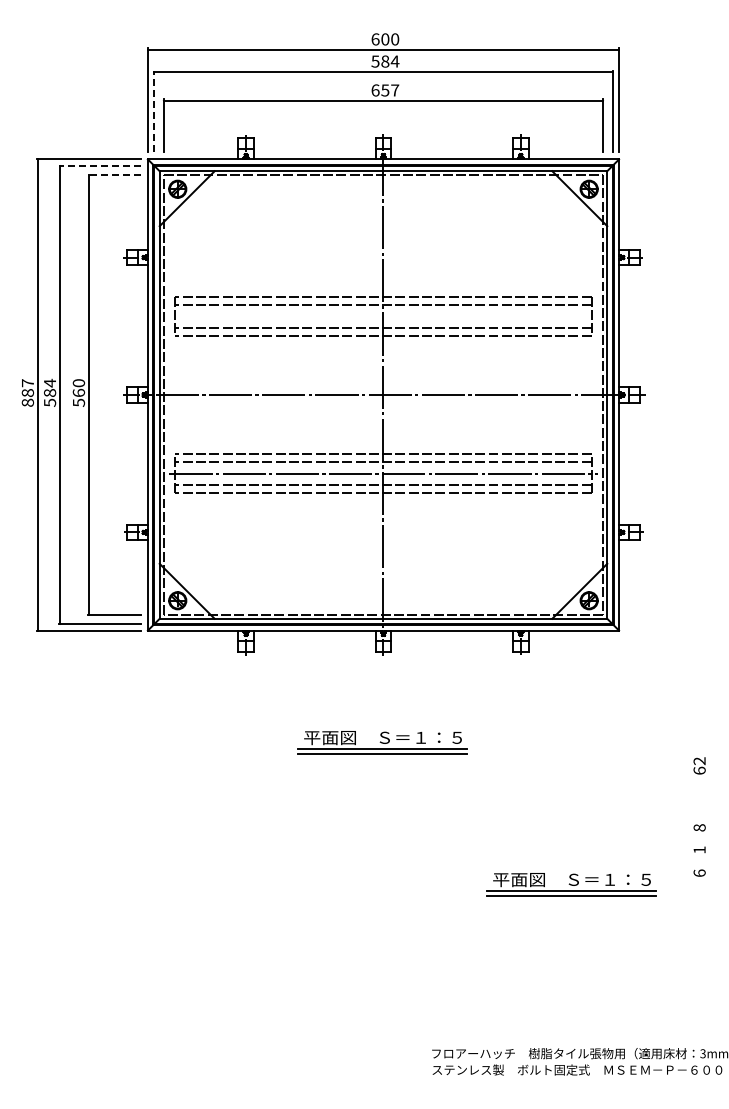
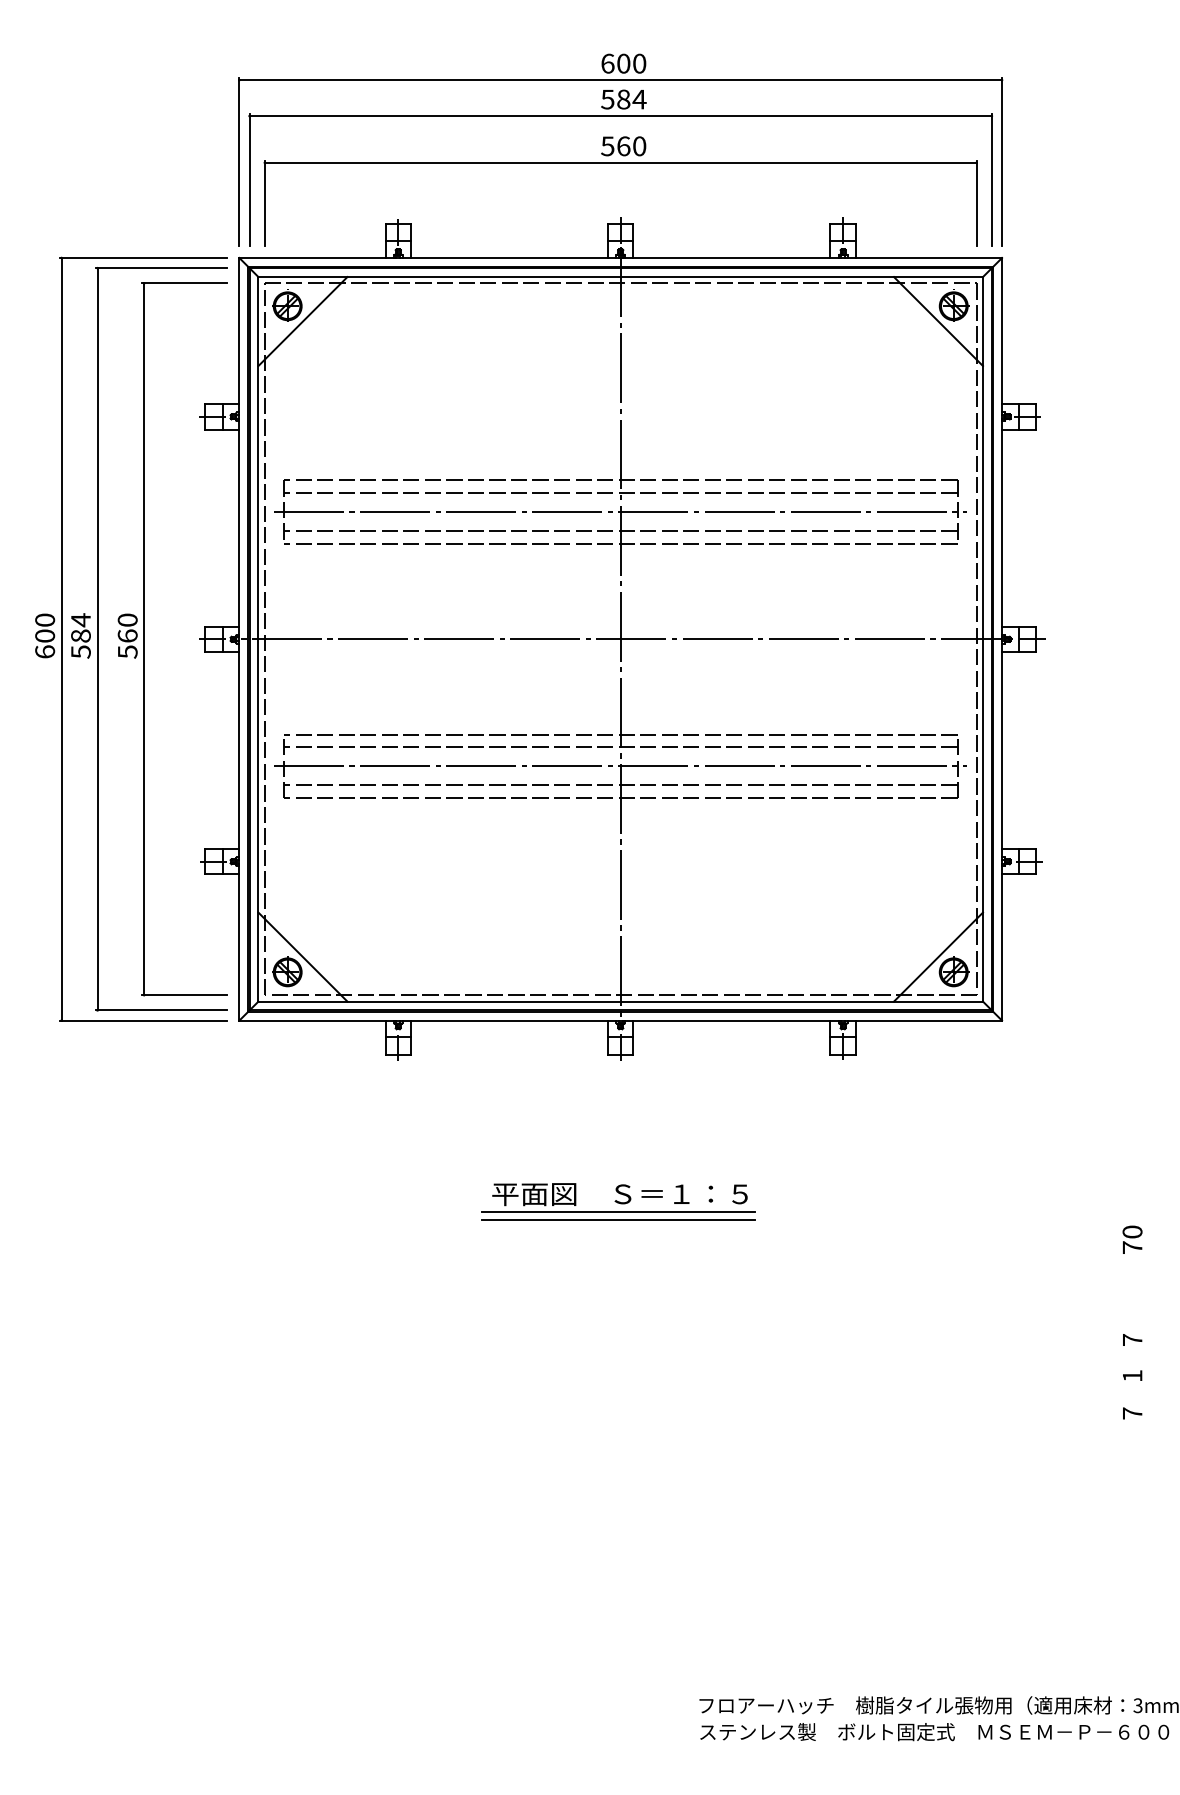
text: (385, 90) -> (623, 146), 657 -> 560
line: (154, 111) -> (250, 180), dashed -> solid
line: (99, 165) -> (161, 267), dashed -> solid
line: (113, 175) -> (183, 283), dashed -> solid
line: (383, 316) -> (620, 512), added
text: (27, 392) -> (44, 635), 887 -> 600
text: (699, 765) -> (1132, 1239), 62 -> 70
text: (699, 827) -> (1132, 1339), 8 -> 7
text: (699, 872) -> (1132, 1412), 6 -> 7
part: (571, 884) -> (925, 1431), removed

